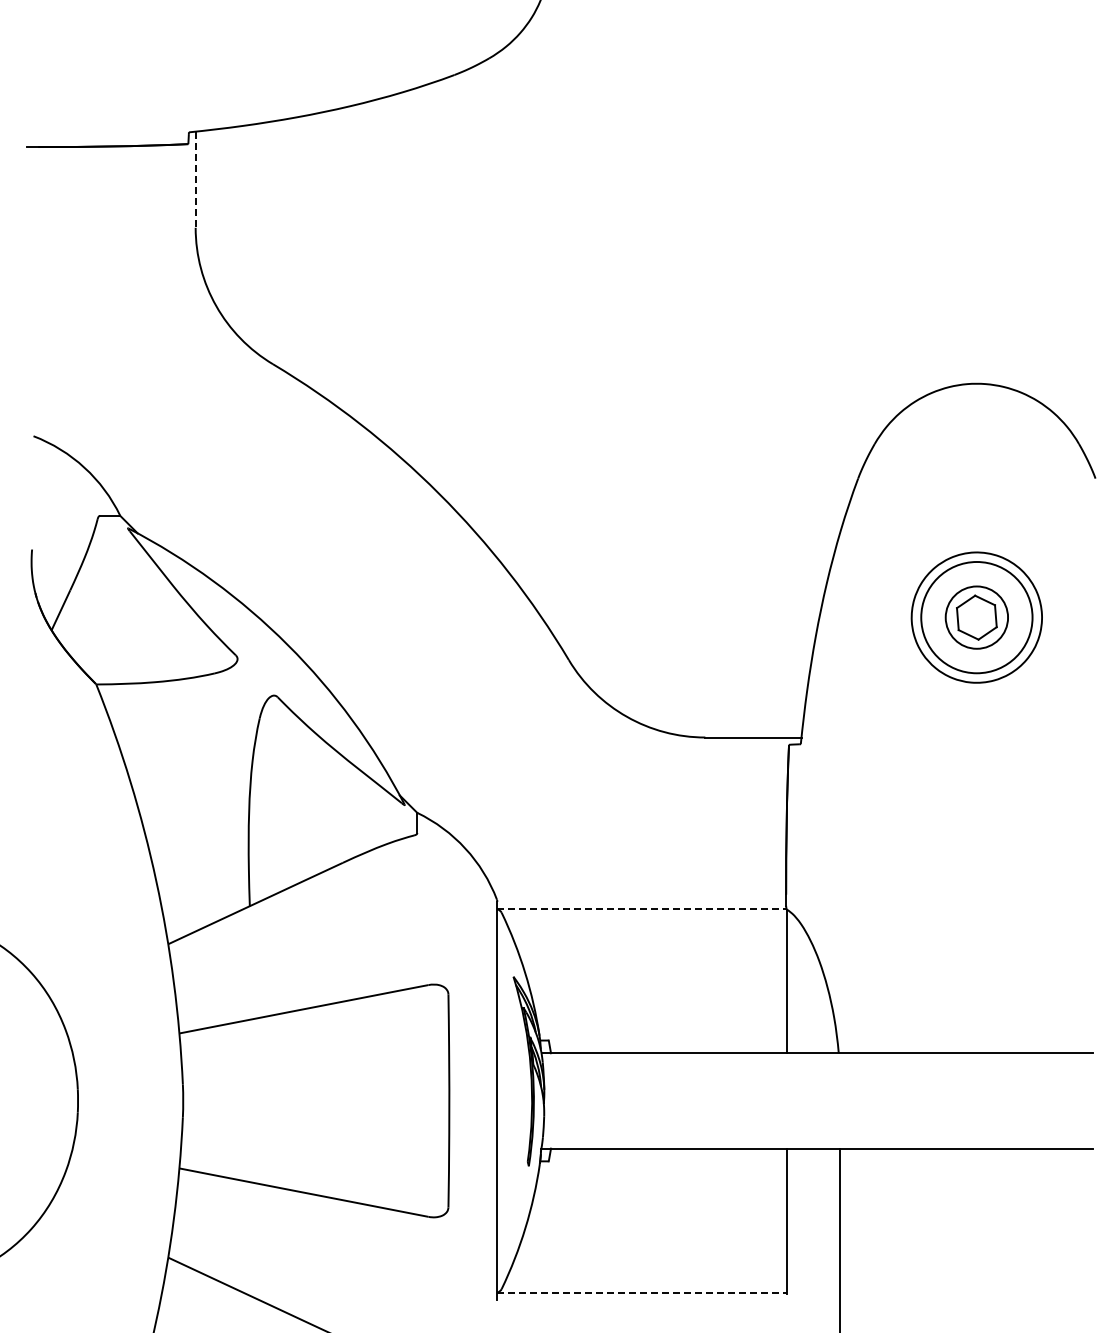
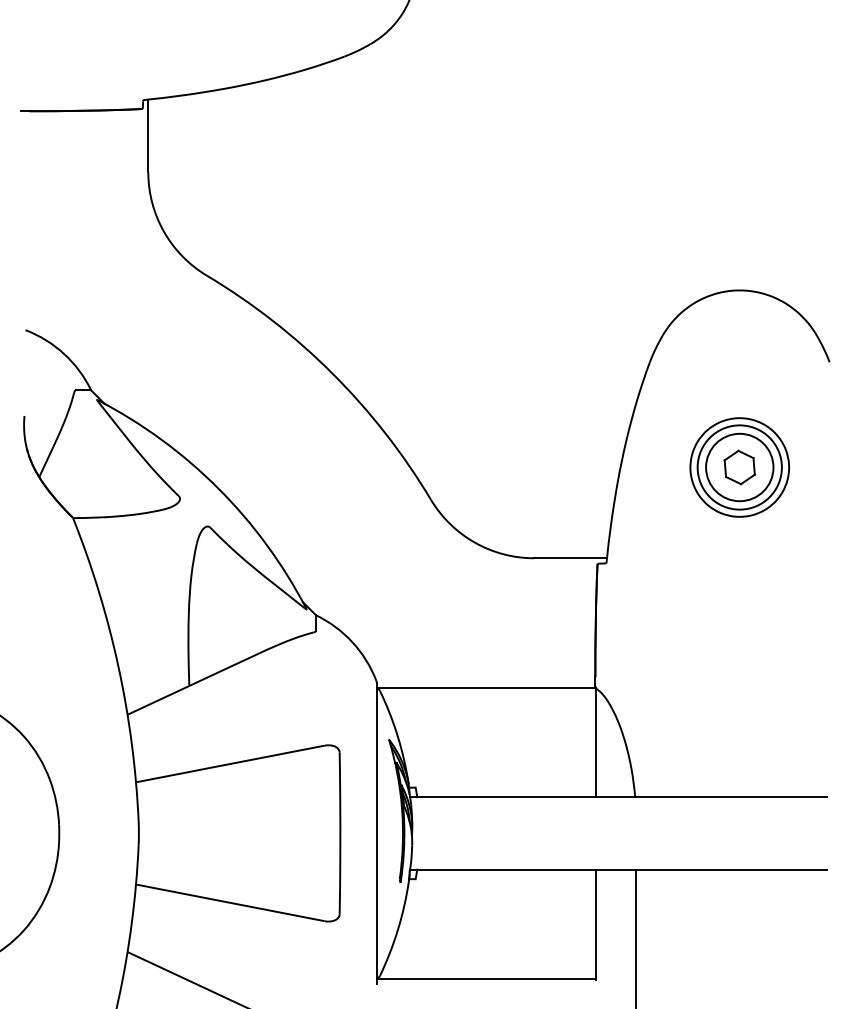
line: (195, 180) -> (148, 136), dashed -> solid
circle: (976, 617) -> (739, 467), size x1.43
line: (641, 909) -> (485, 688), dashed -> solid
line: (642, 1292) -> (486, 978), dashed -> solid

